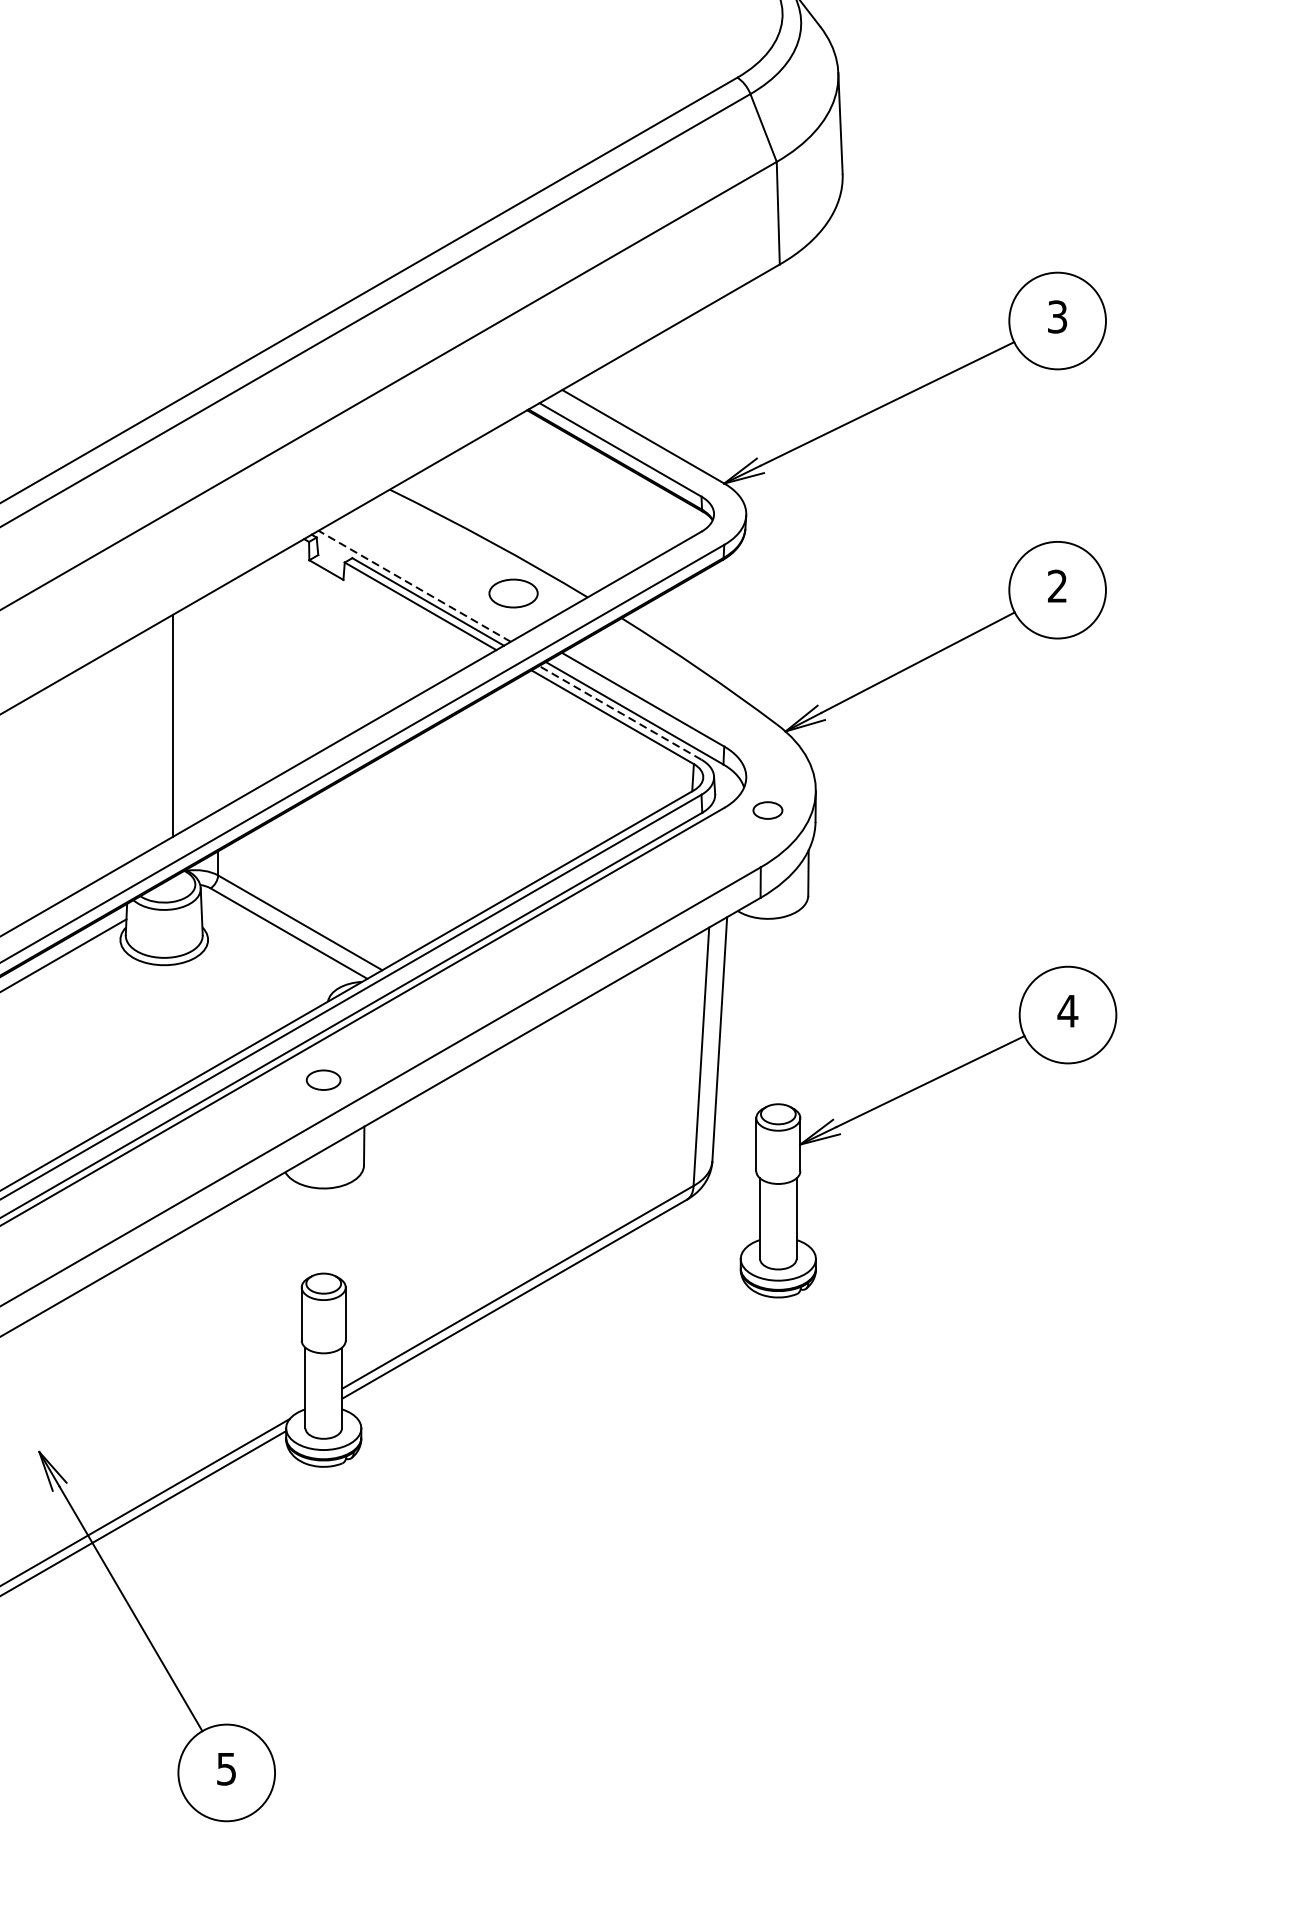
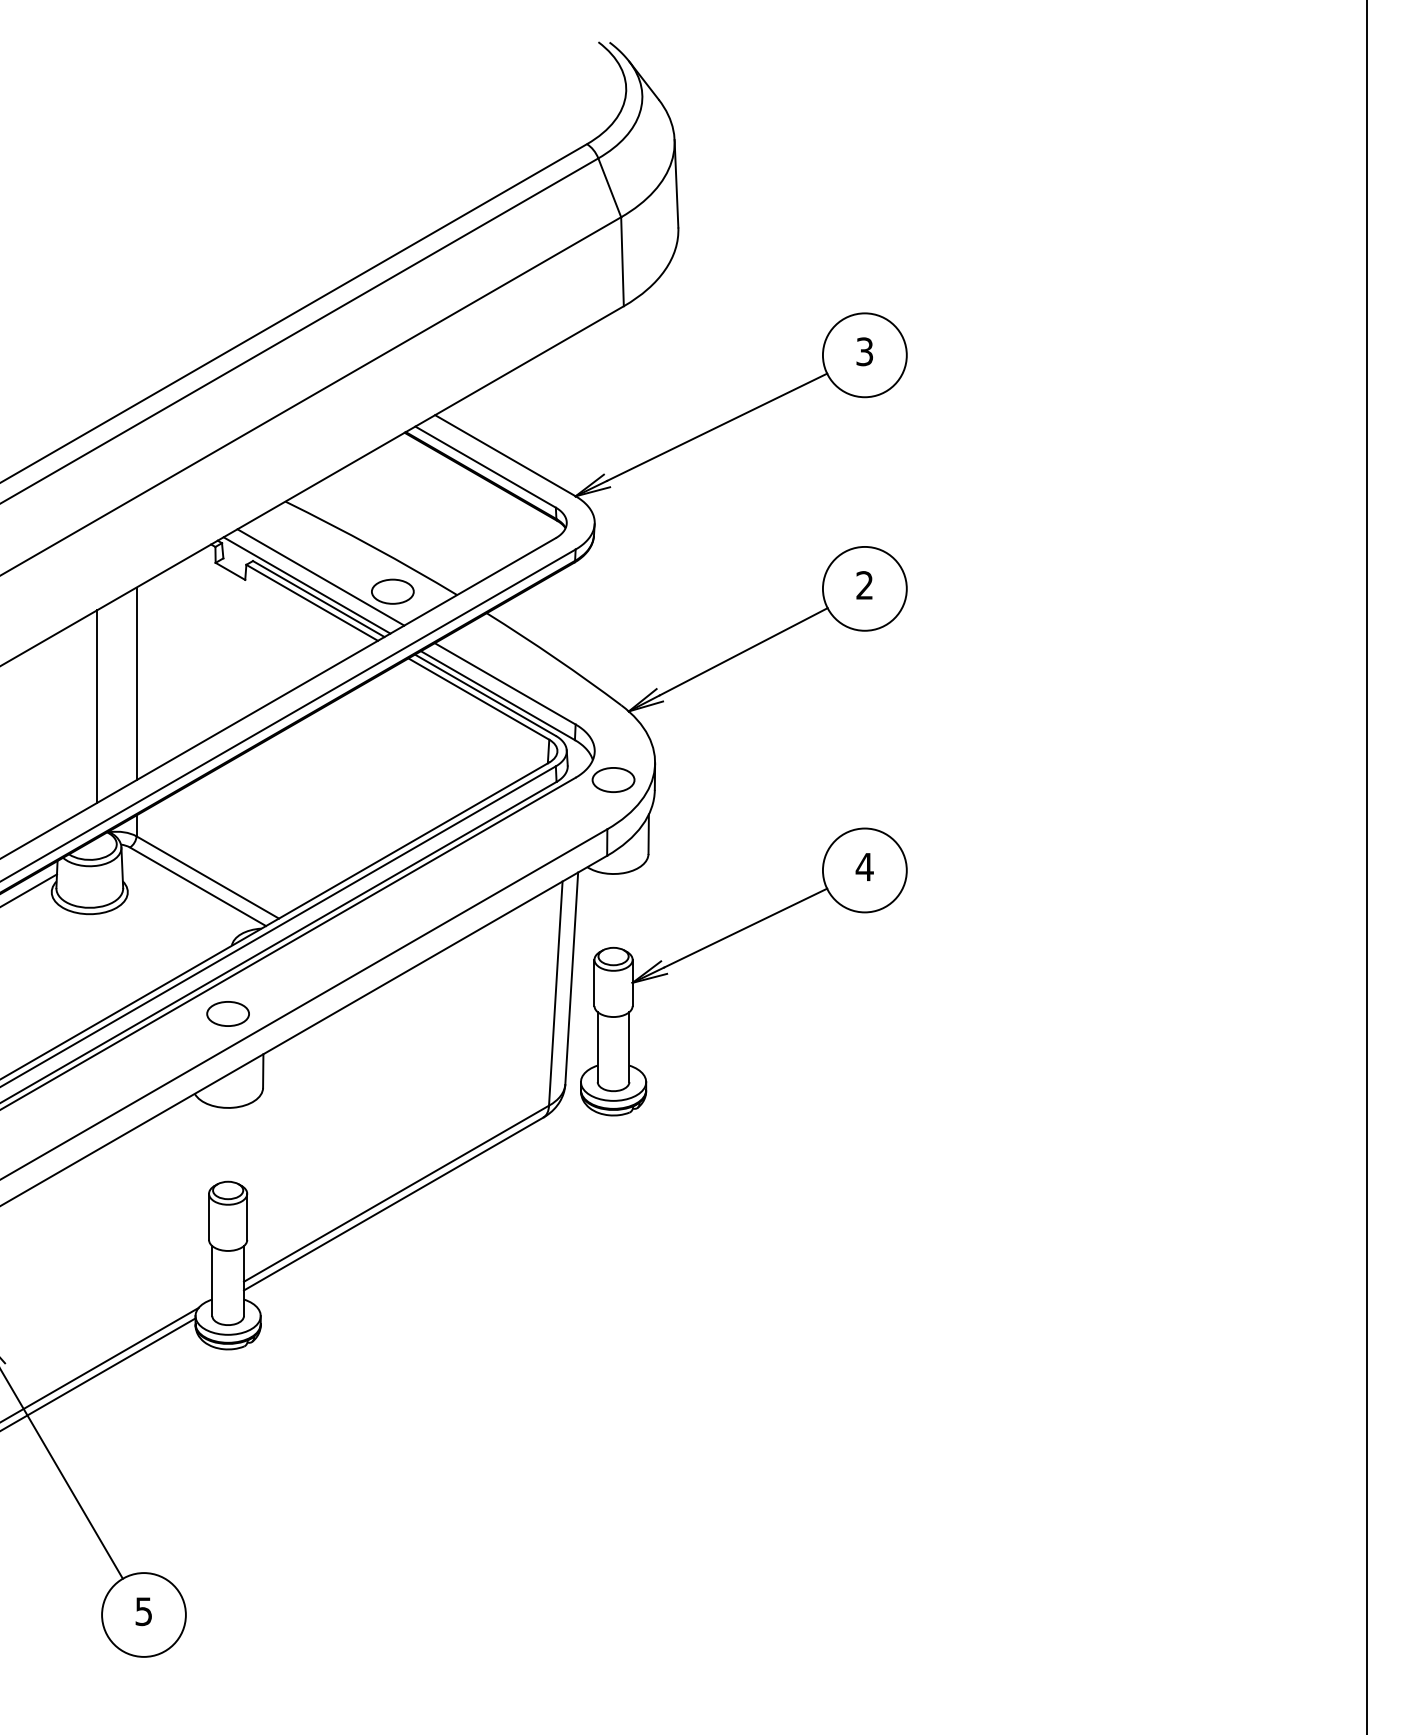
line: (430, 577) -> (320, 577), added
line: (414, 586) -> (306, 585), dashed -> solid
line: (218, 699) -> (136, 683), added
line: (620, 713) -> (485, 695), dashed -> solid
part: (767, 809) -> (613, 779), size x1.67
part: (322, 1079) -> (227, 1013), size x1.43
part: (908, 1093) -> (726, 938), moved

